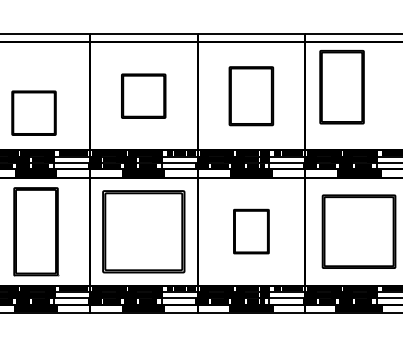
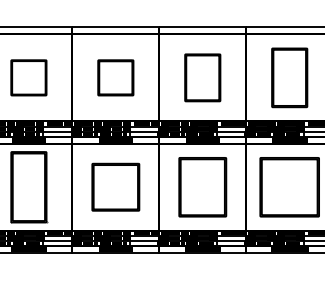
part: (341, 87) -> (289, 78), moved
part: (33, 112) -> (28, 77), moved
part: (143, 231) -> (115, 187), size x0.71
part: (251, 231) -> (202, 187), size x1.67

